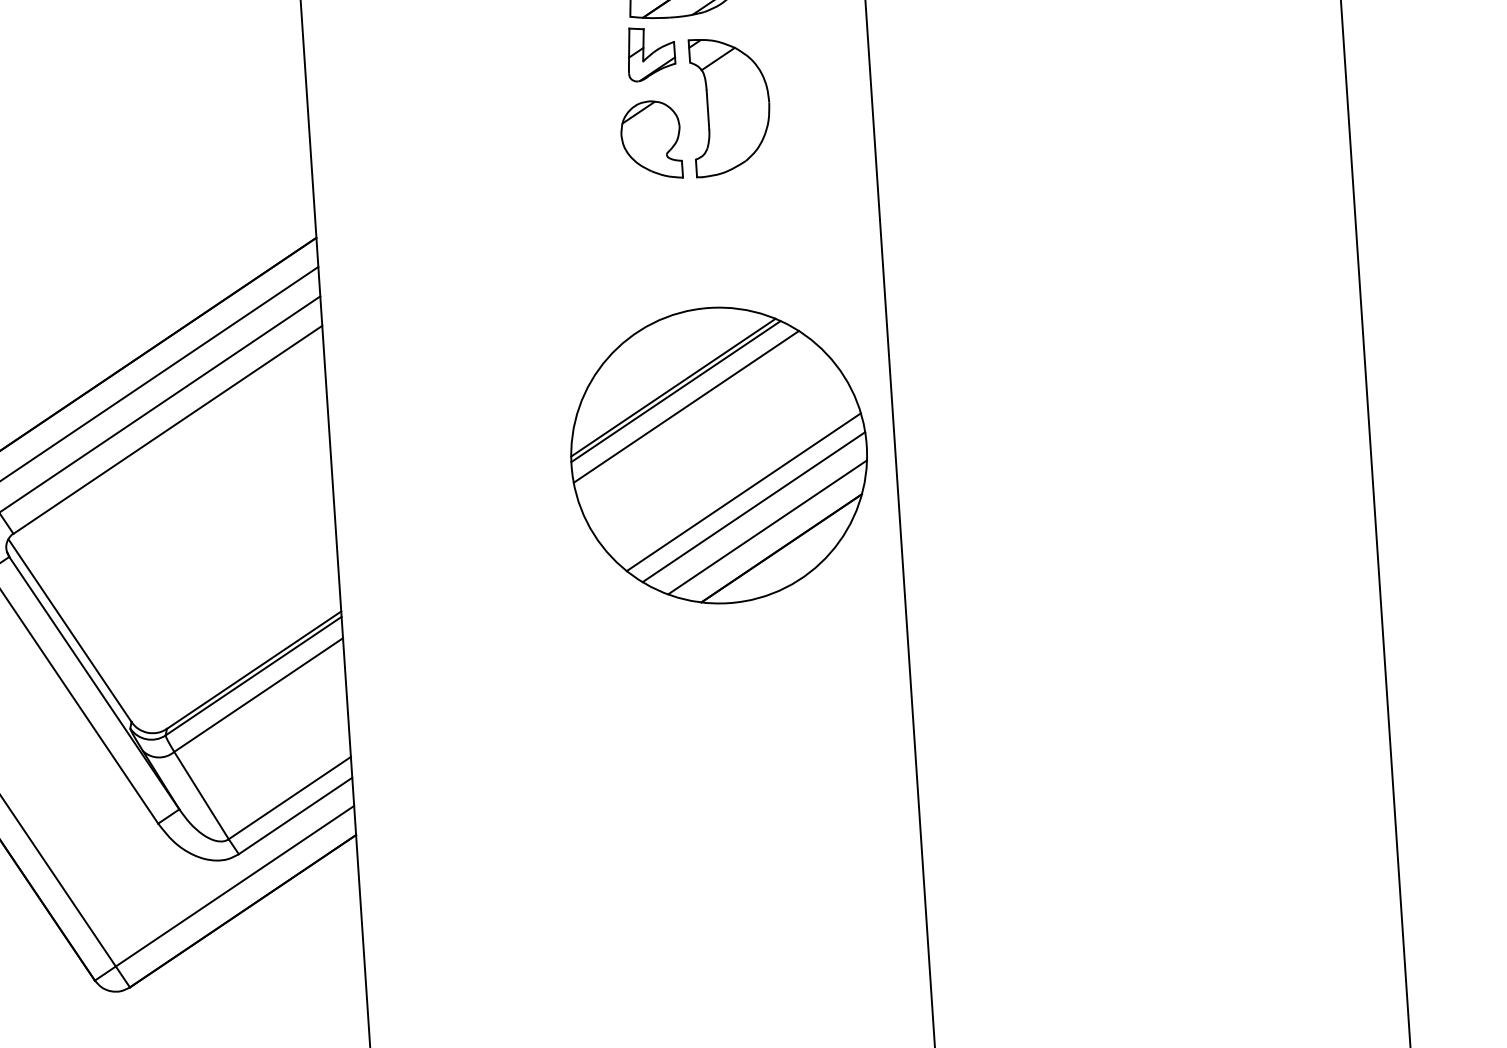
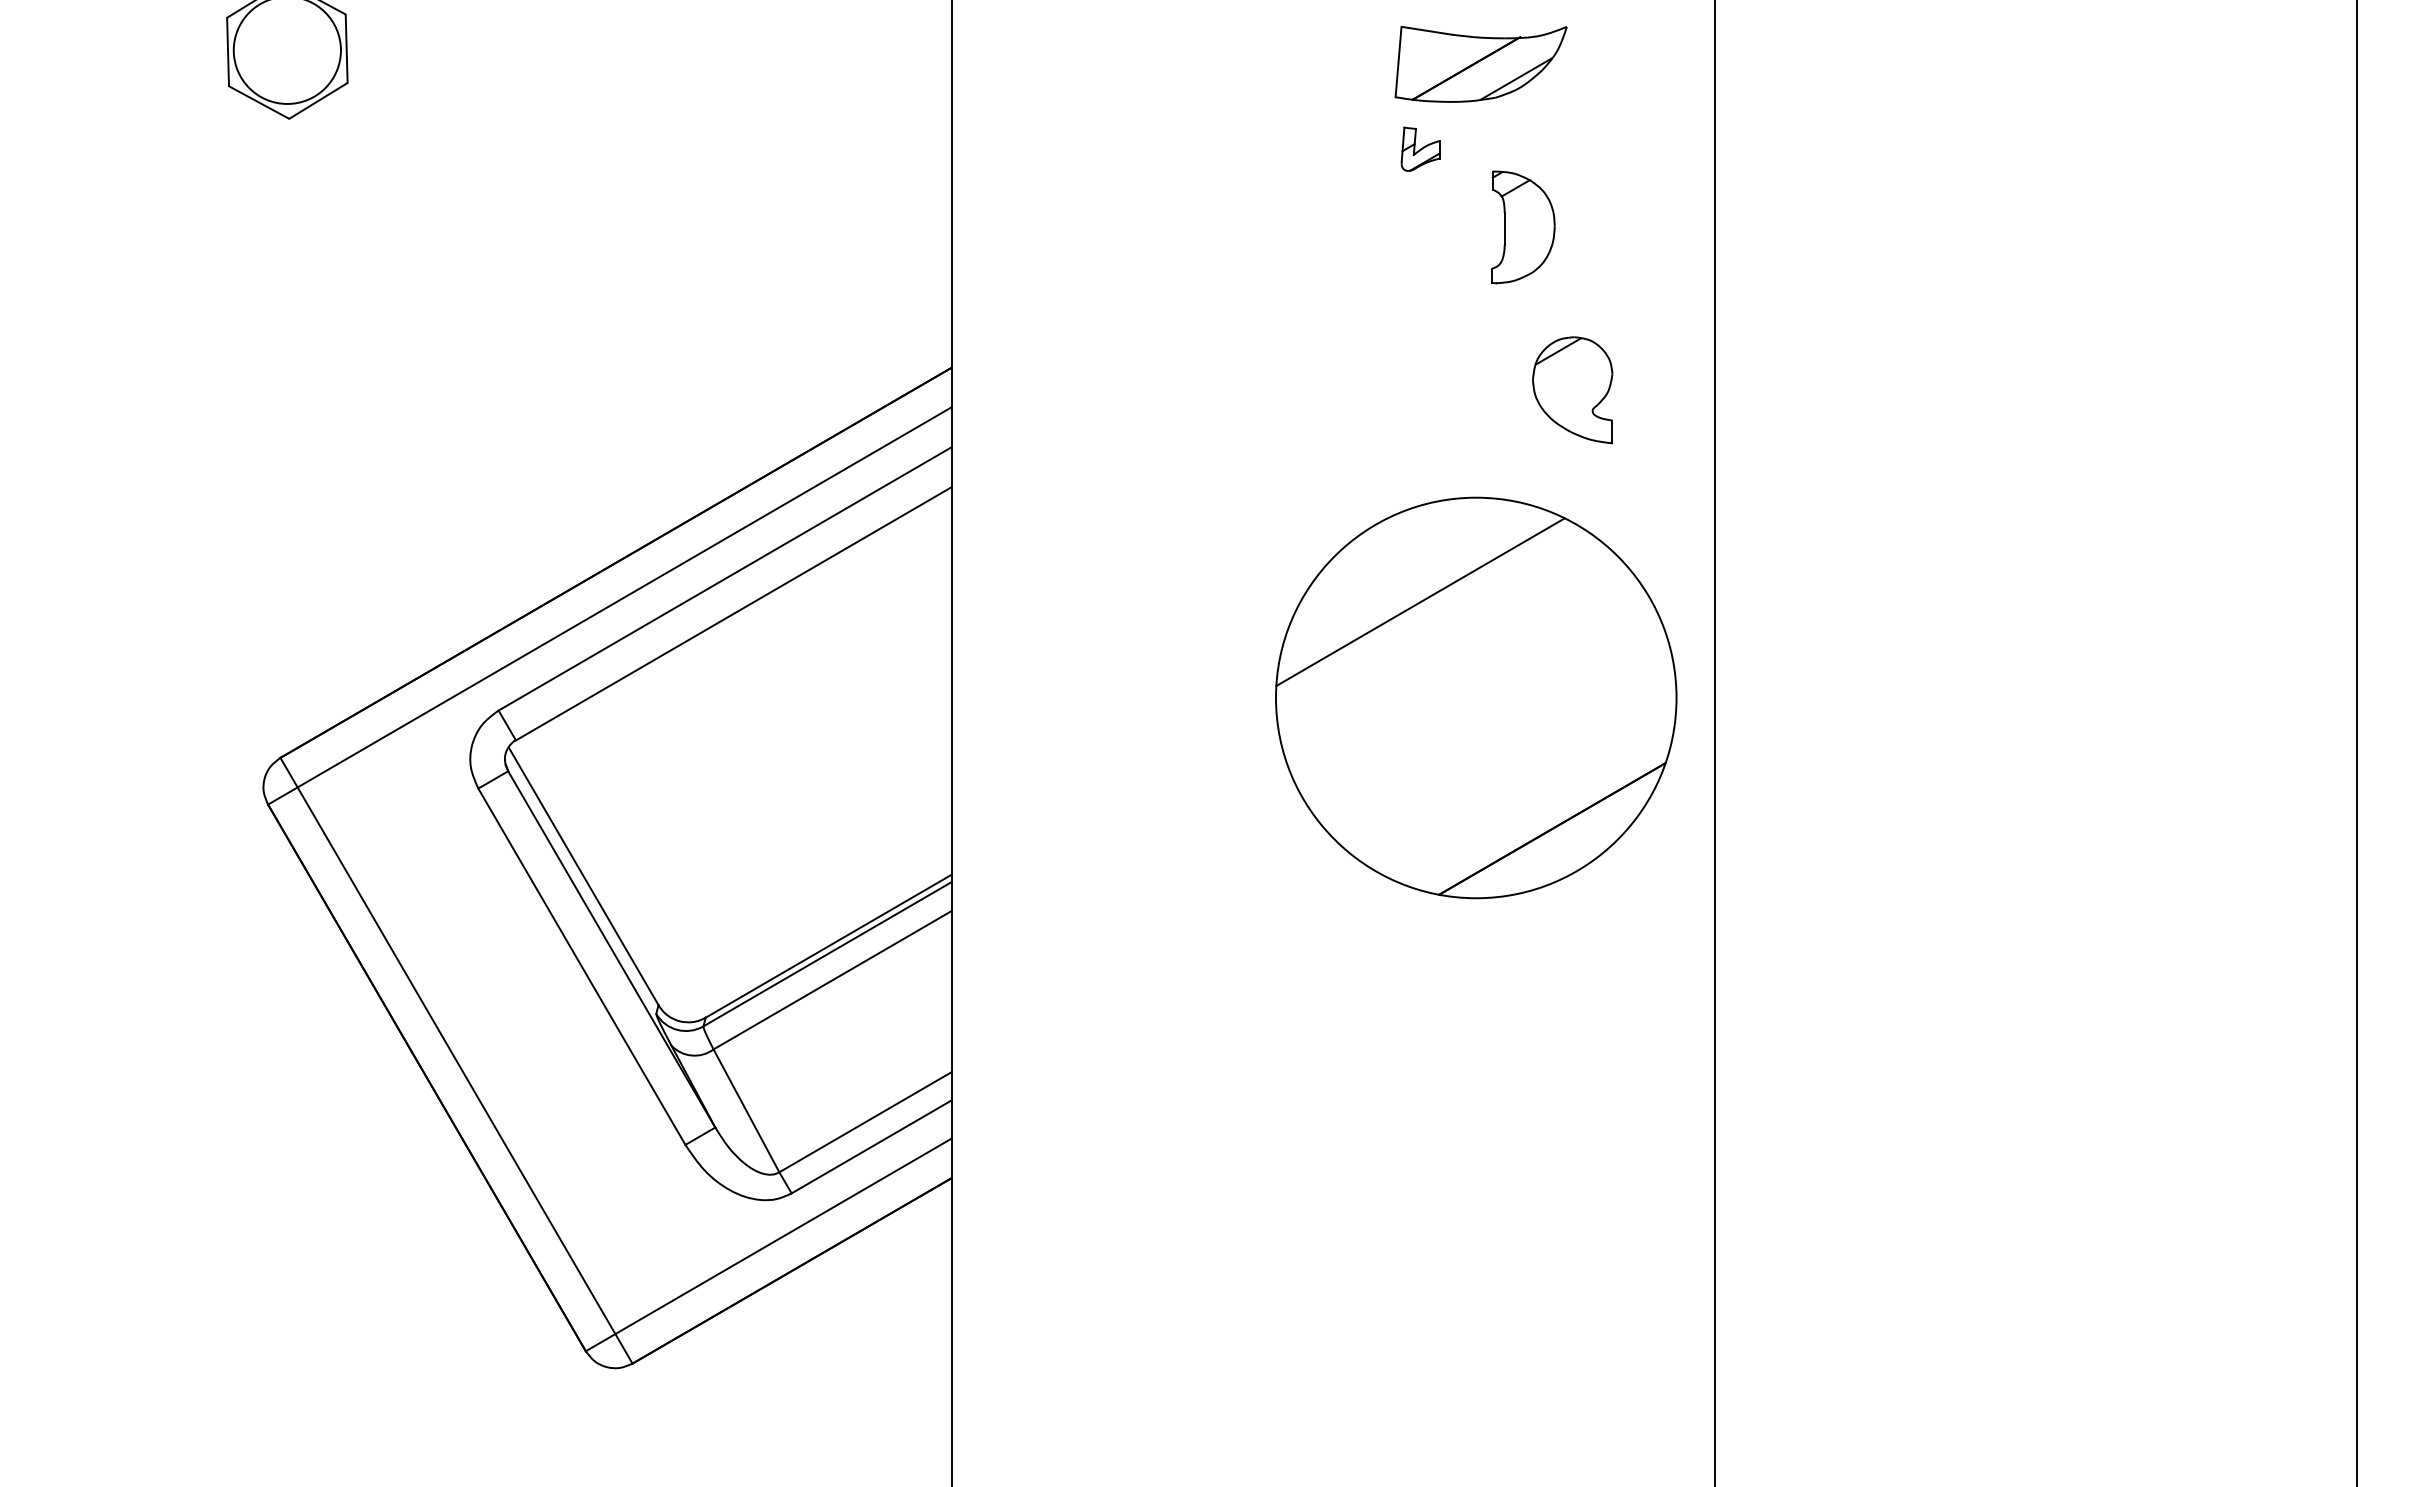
part: (651, 54) -> (1420, 149), size x0.6
part: (730, 106) -> (1523, 227), size x0.6
part: (651, 140) -> (1572, 390), moved
line: (675, 391) -> (1423, 607), removed
line: (686, 406) -> (1436, 628), removed
line: (743, 492) -> (1506, 749), removed
line: (753, 506) -> (1518, 770), removed
line: (766, 526) -> (1534, 798), removed

